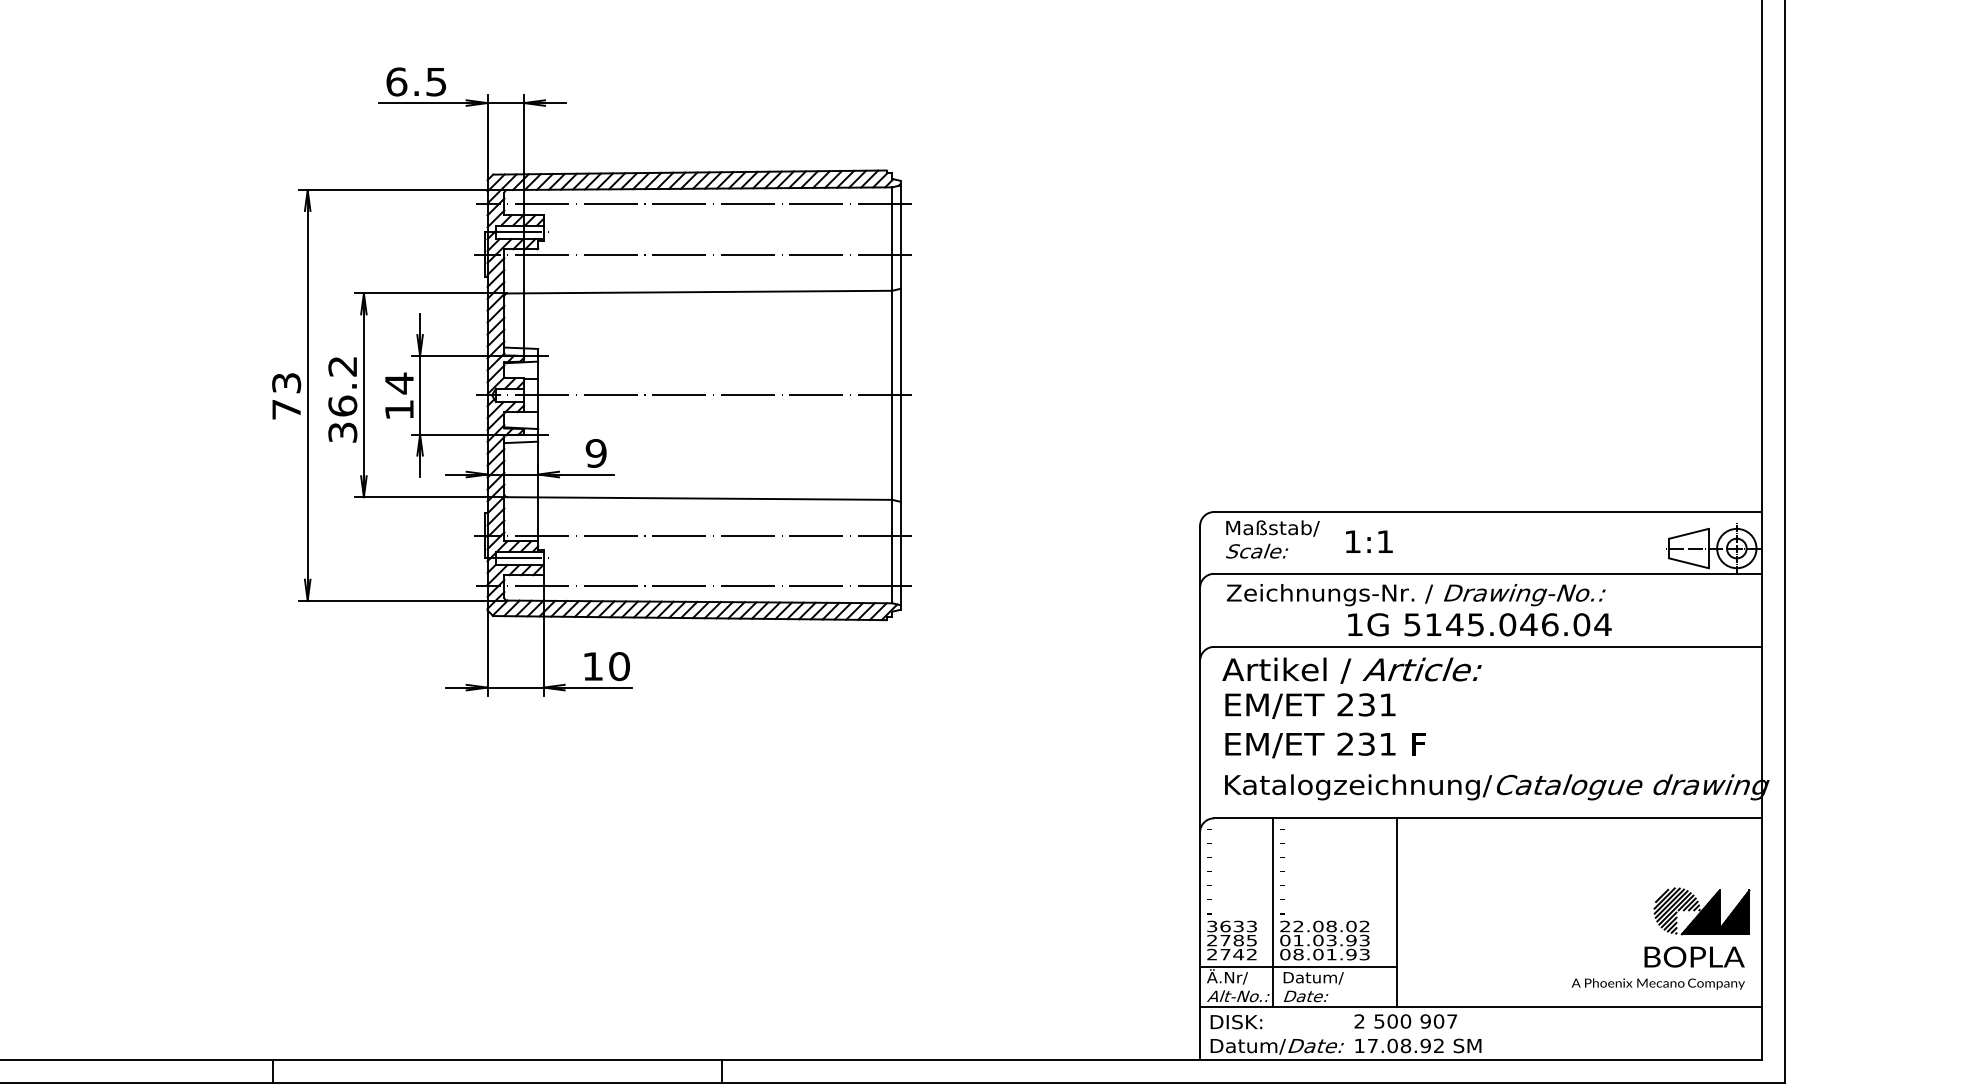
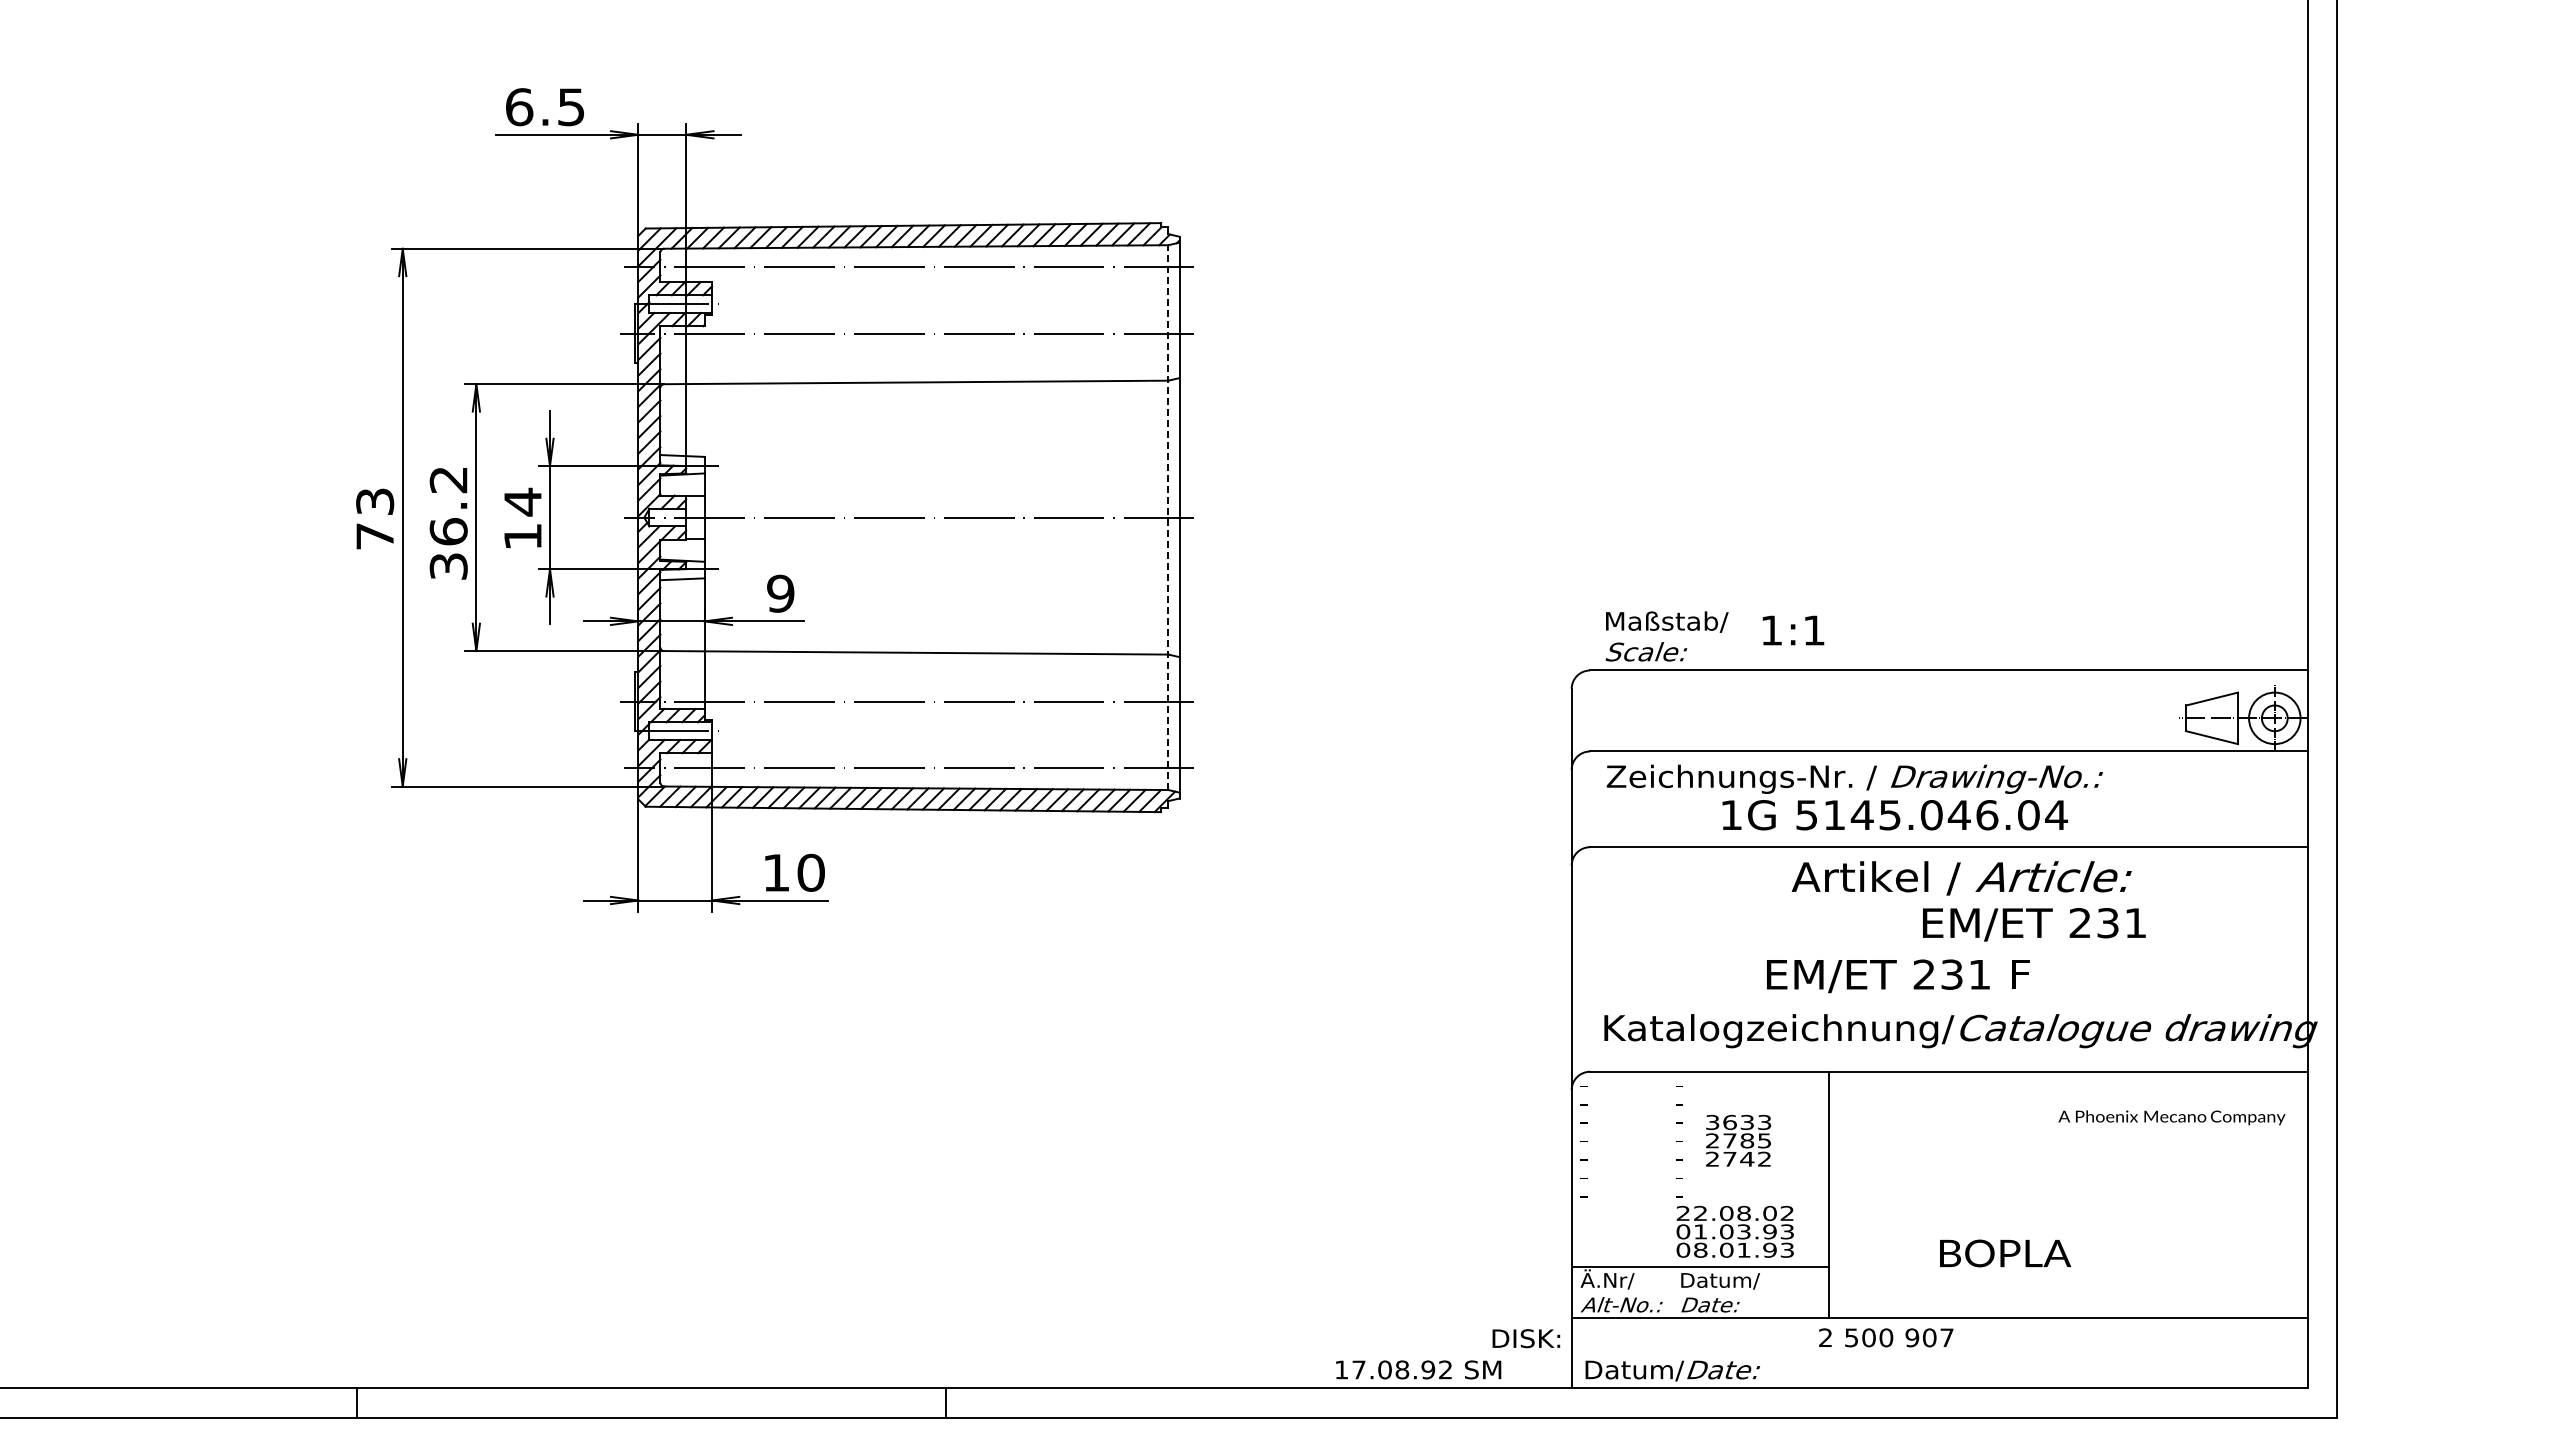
line: (892, 395) -> (1168, 517), solid -> dashed
text: (1272, 539) -> (1666, 636), moved
text: (1369, 541) -> (1793, 630), moved
text: (1479, 625) -> (1894, 815), moved
text: (1351, 670) -> (1961, 878), moved
text: (1310, 705) -> (2034, 924), moved
text: (1325, 745) -> (1898, 976), moved
part: (1701, 911) -> (2228, 1193), removed
line: (1273, 912) -> (1667, 1194), removed
text: (1231, 940) -> (1738, 1140), moved
text: (1694, 957) -> (2005, 1253), moved
text: (1657, 983) -> (2171, 1117), moved
text: (1236, 1021) -> (1526, 1338), moved
text: (1406, 1021) -> (1886, 1337), moved
text: (1418, 1045) -> (1418, 1369), moved

